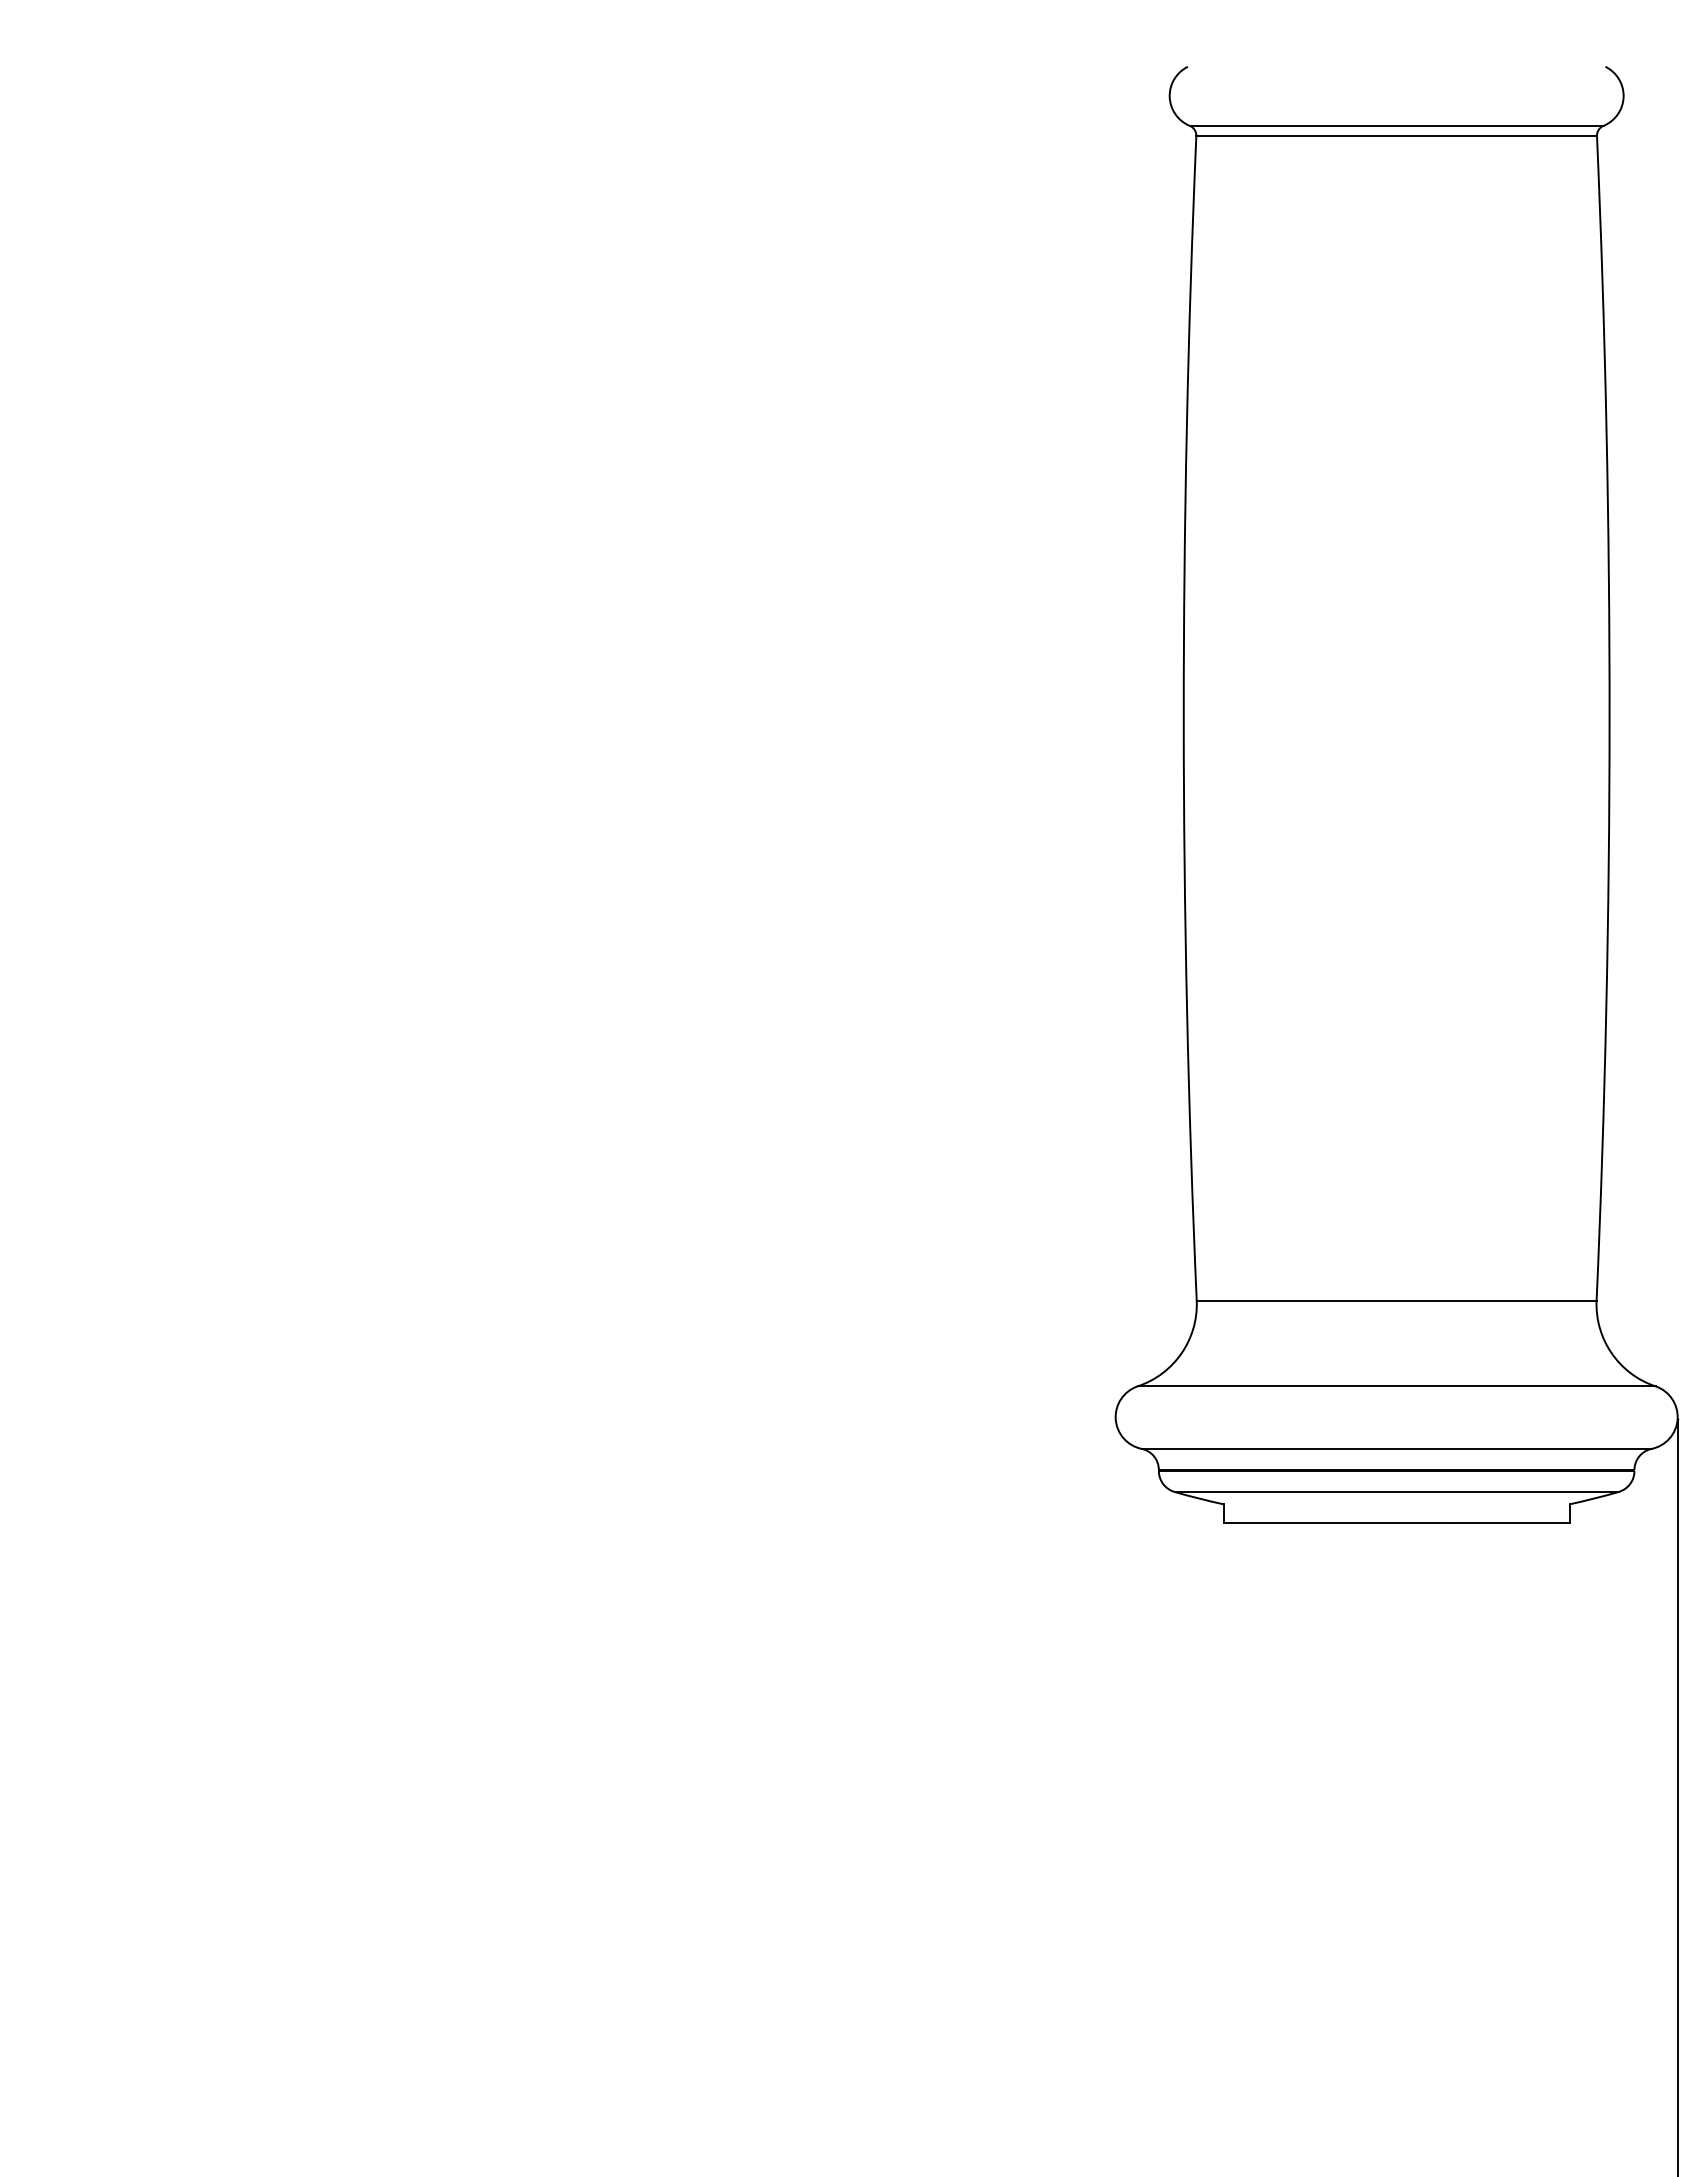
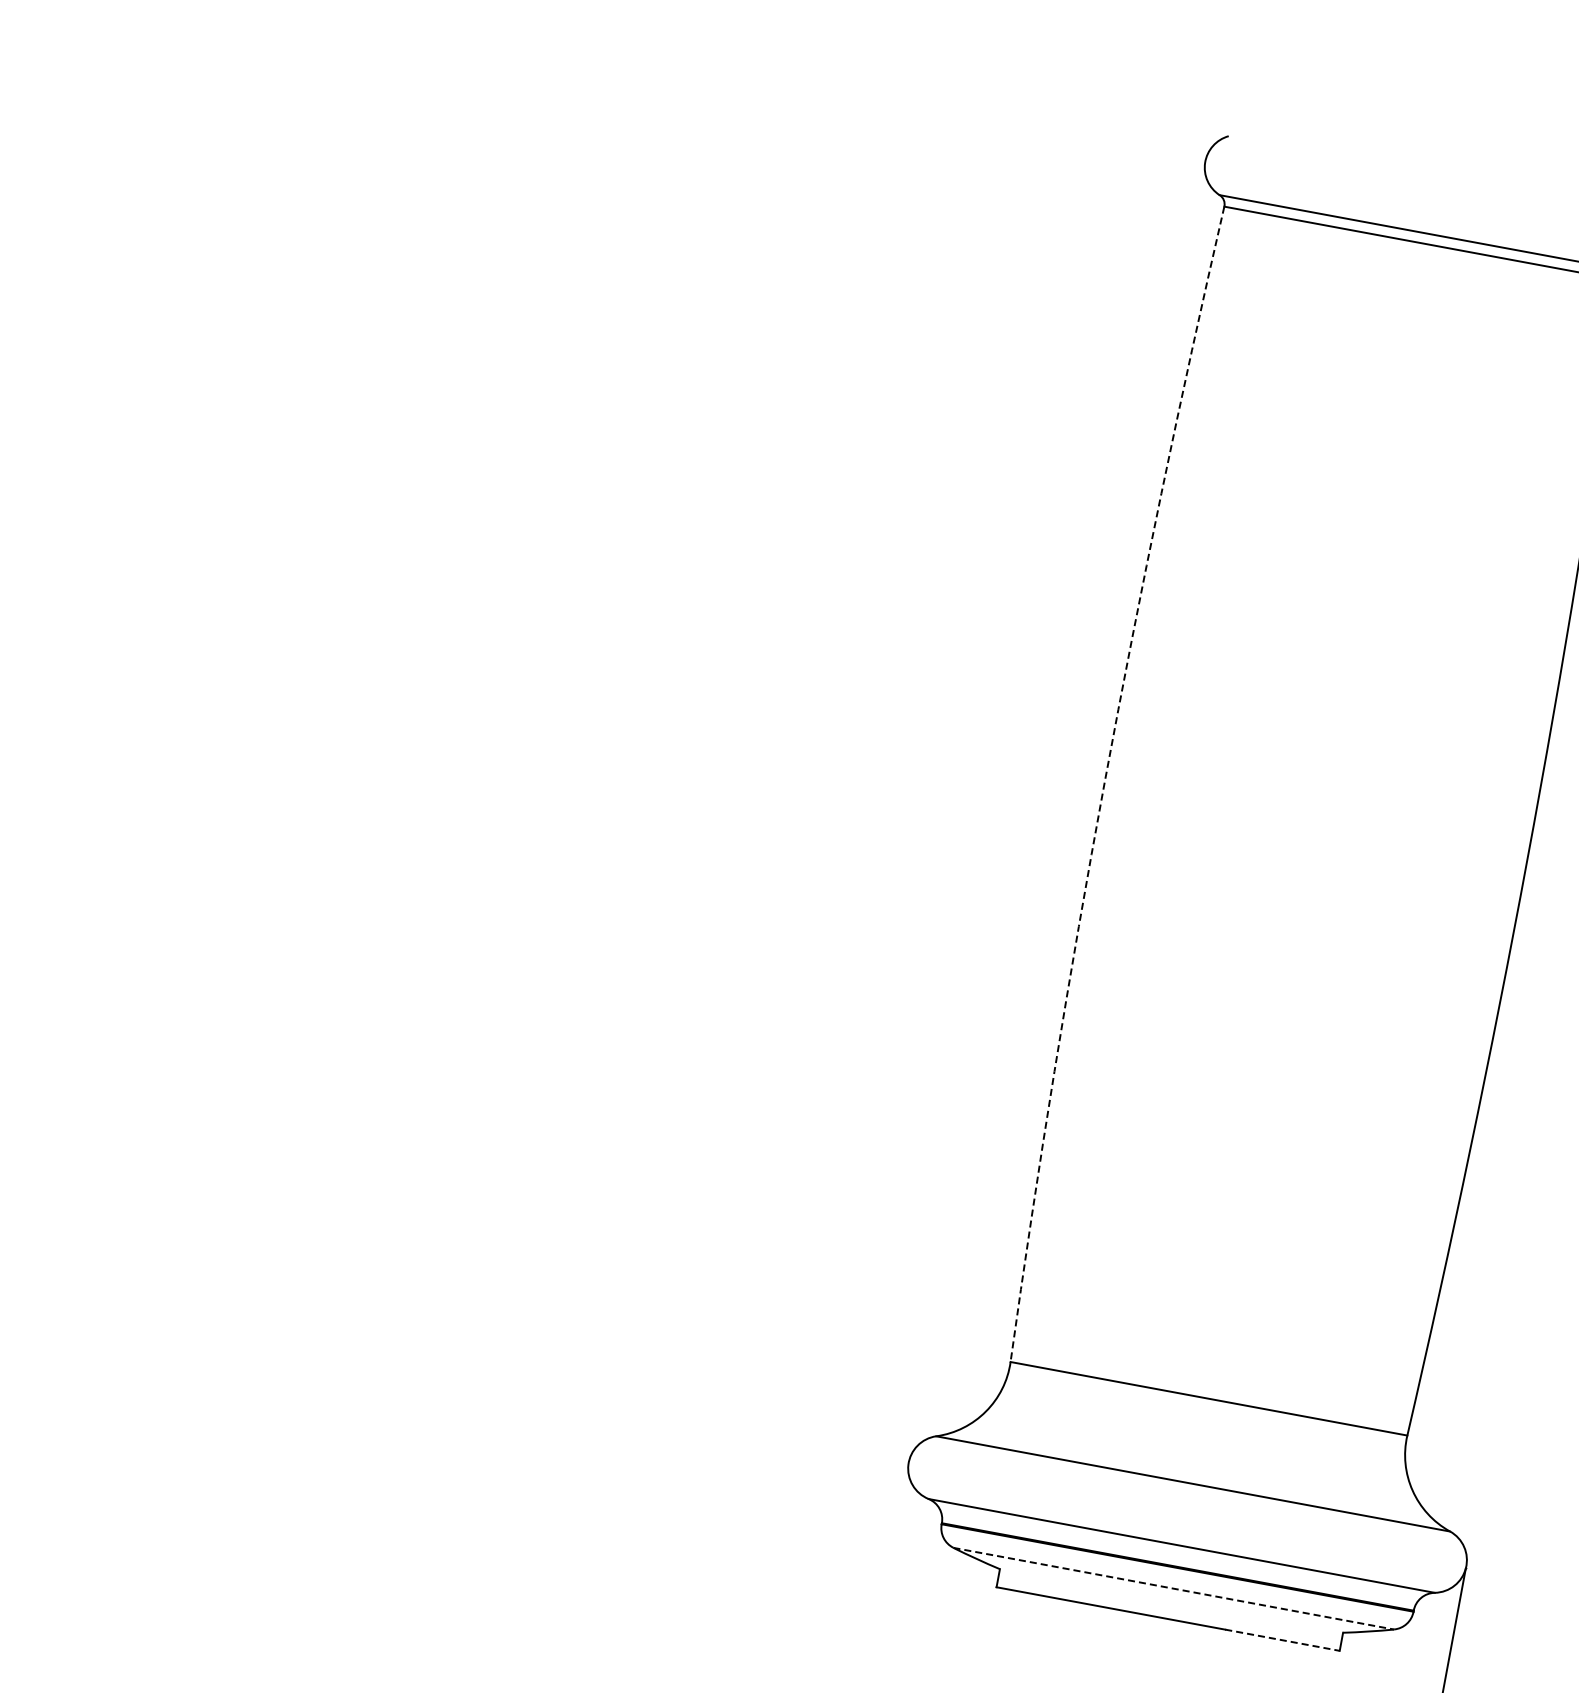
arc: (1183, 718) -> (1104, 782), solid -> dashed
line: (1397, 1491) -> (1174, 1588), solid -> dashed
line: (1511, 1522) -> (1282, 1640), solid -> dashed

